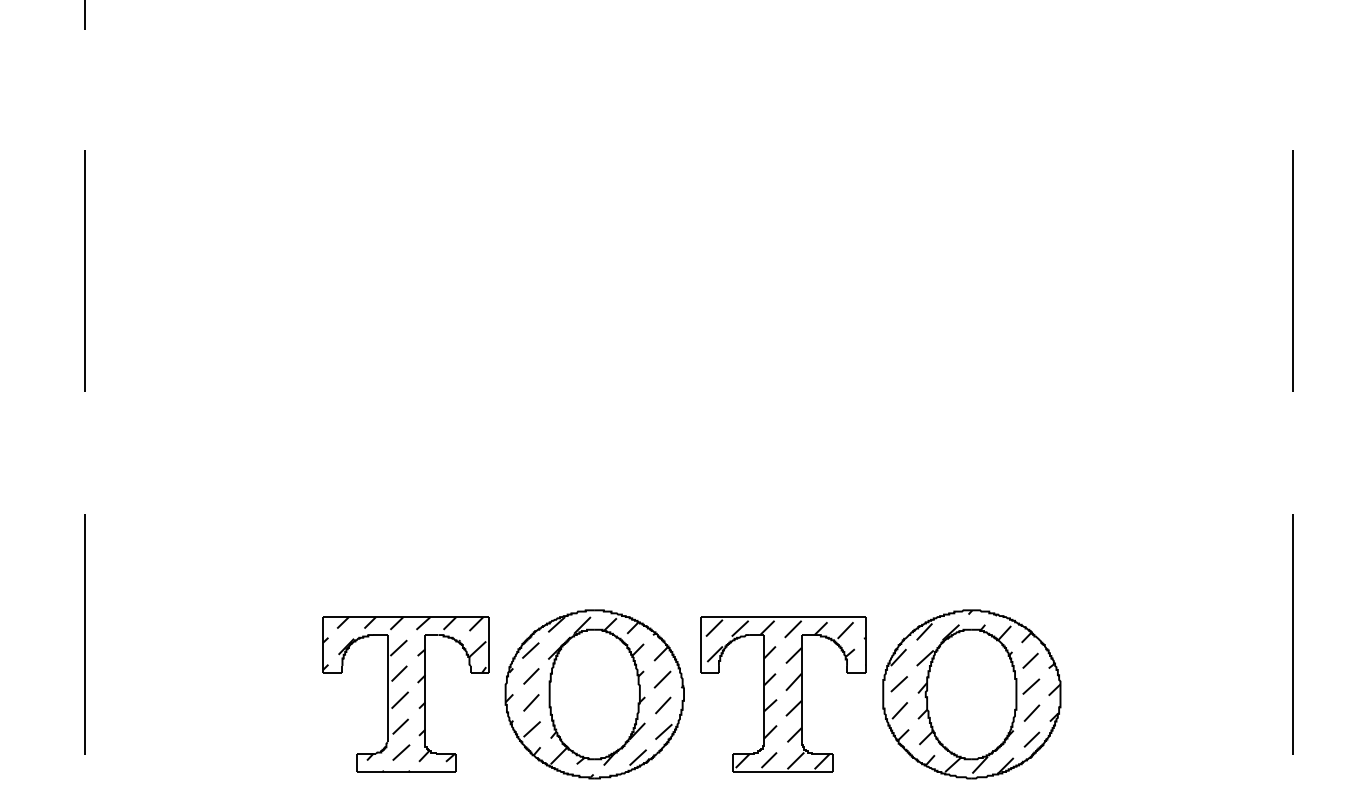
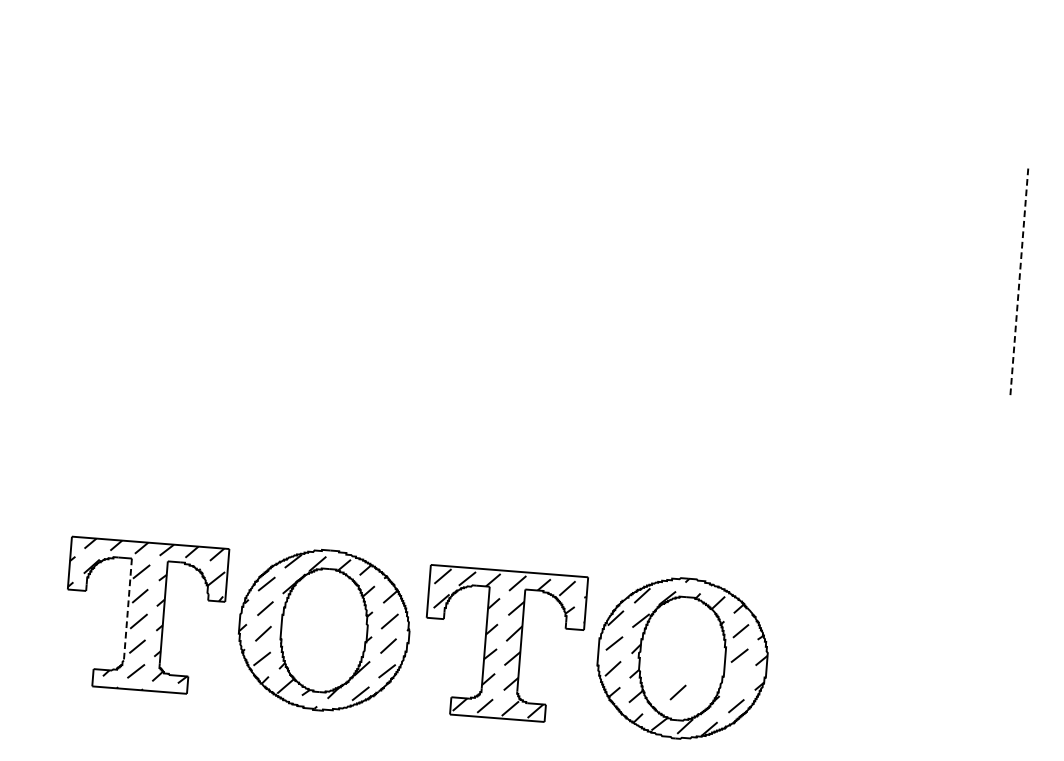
line: (1293, 270) -> (1019, 279), solid -> dashed
line: (1292, 634) -> (991, 625), removed
line: (387, 688) -> (127, 609), solid -> dashed
line: (1031, 712) -> (677, 691), moved

